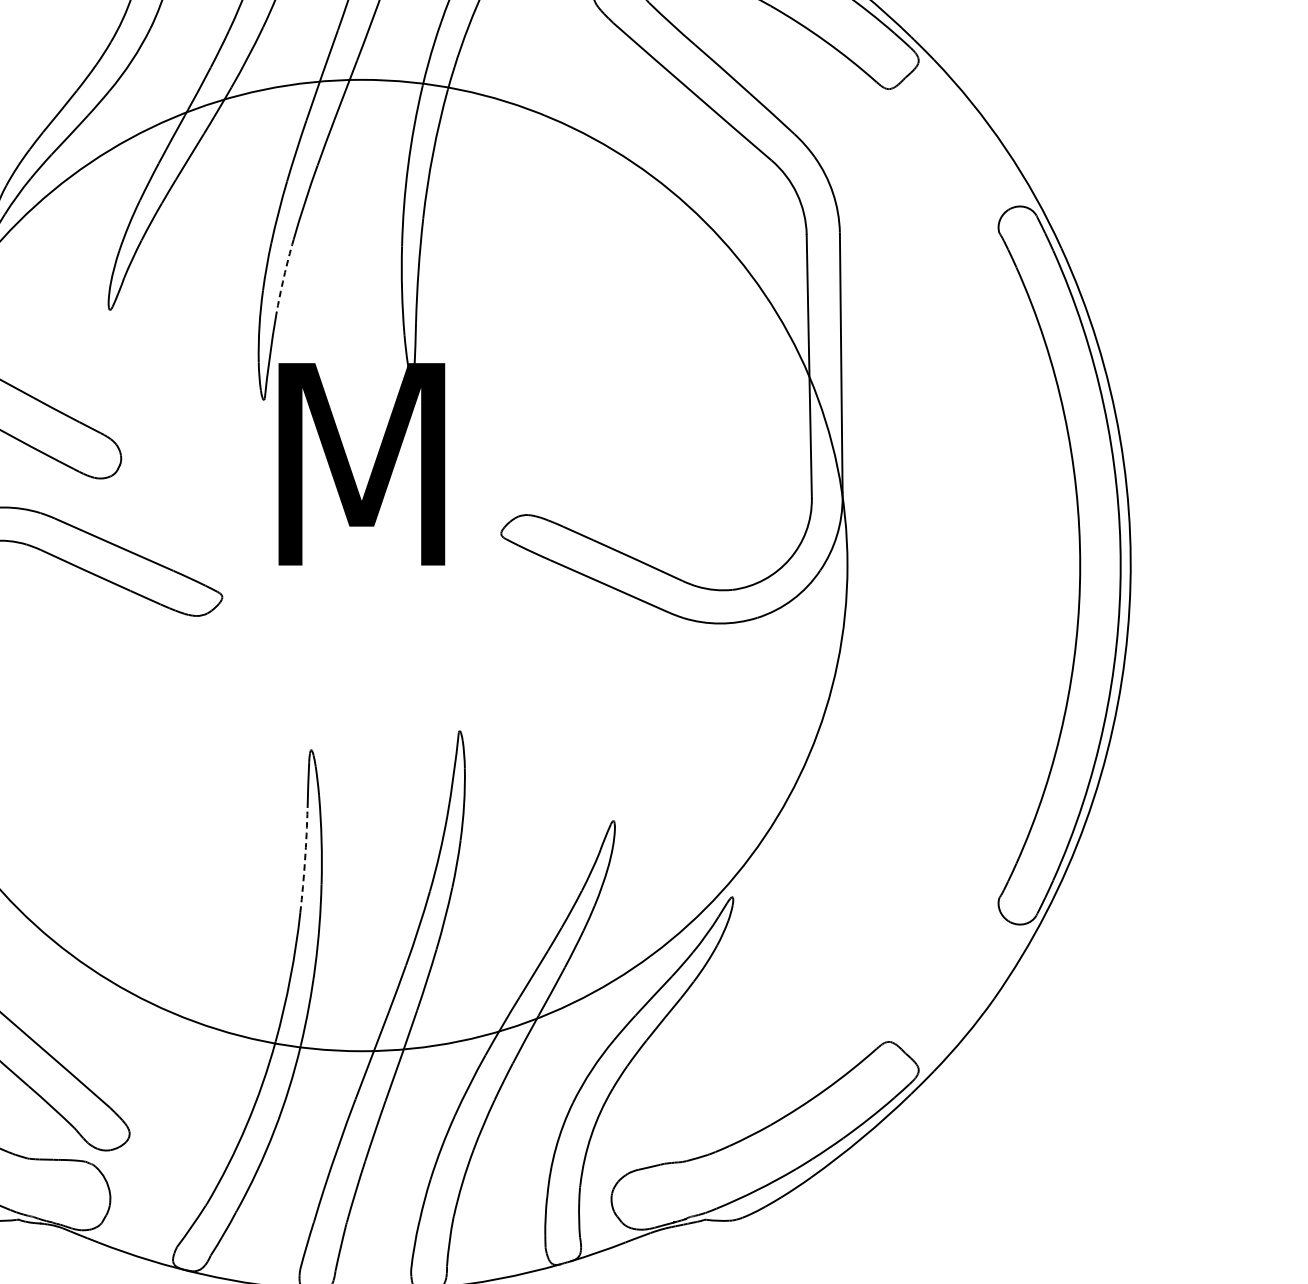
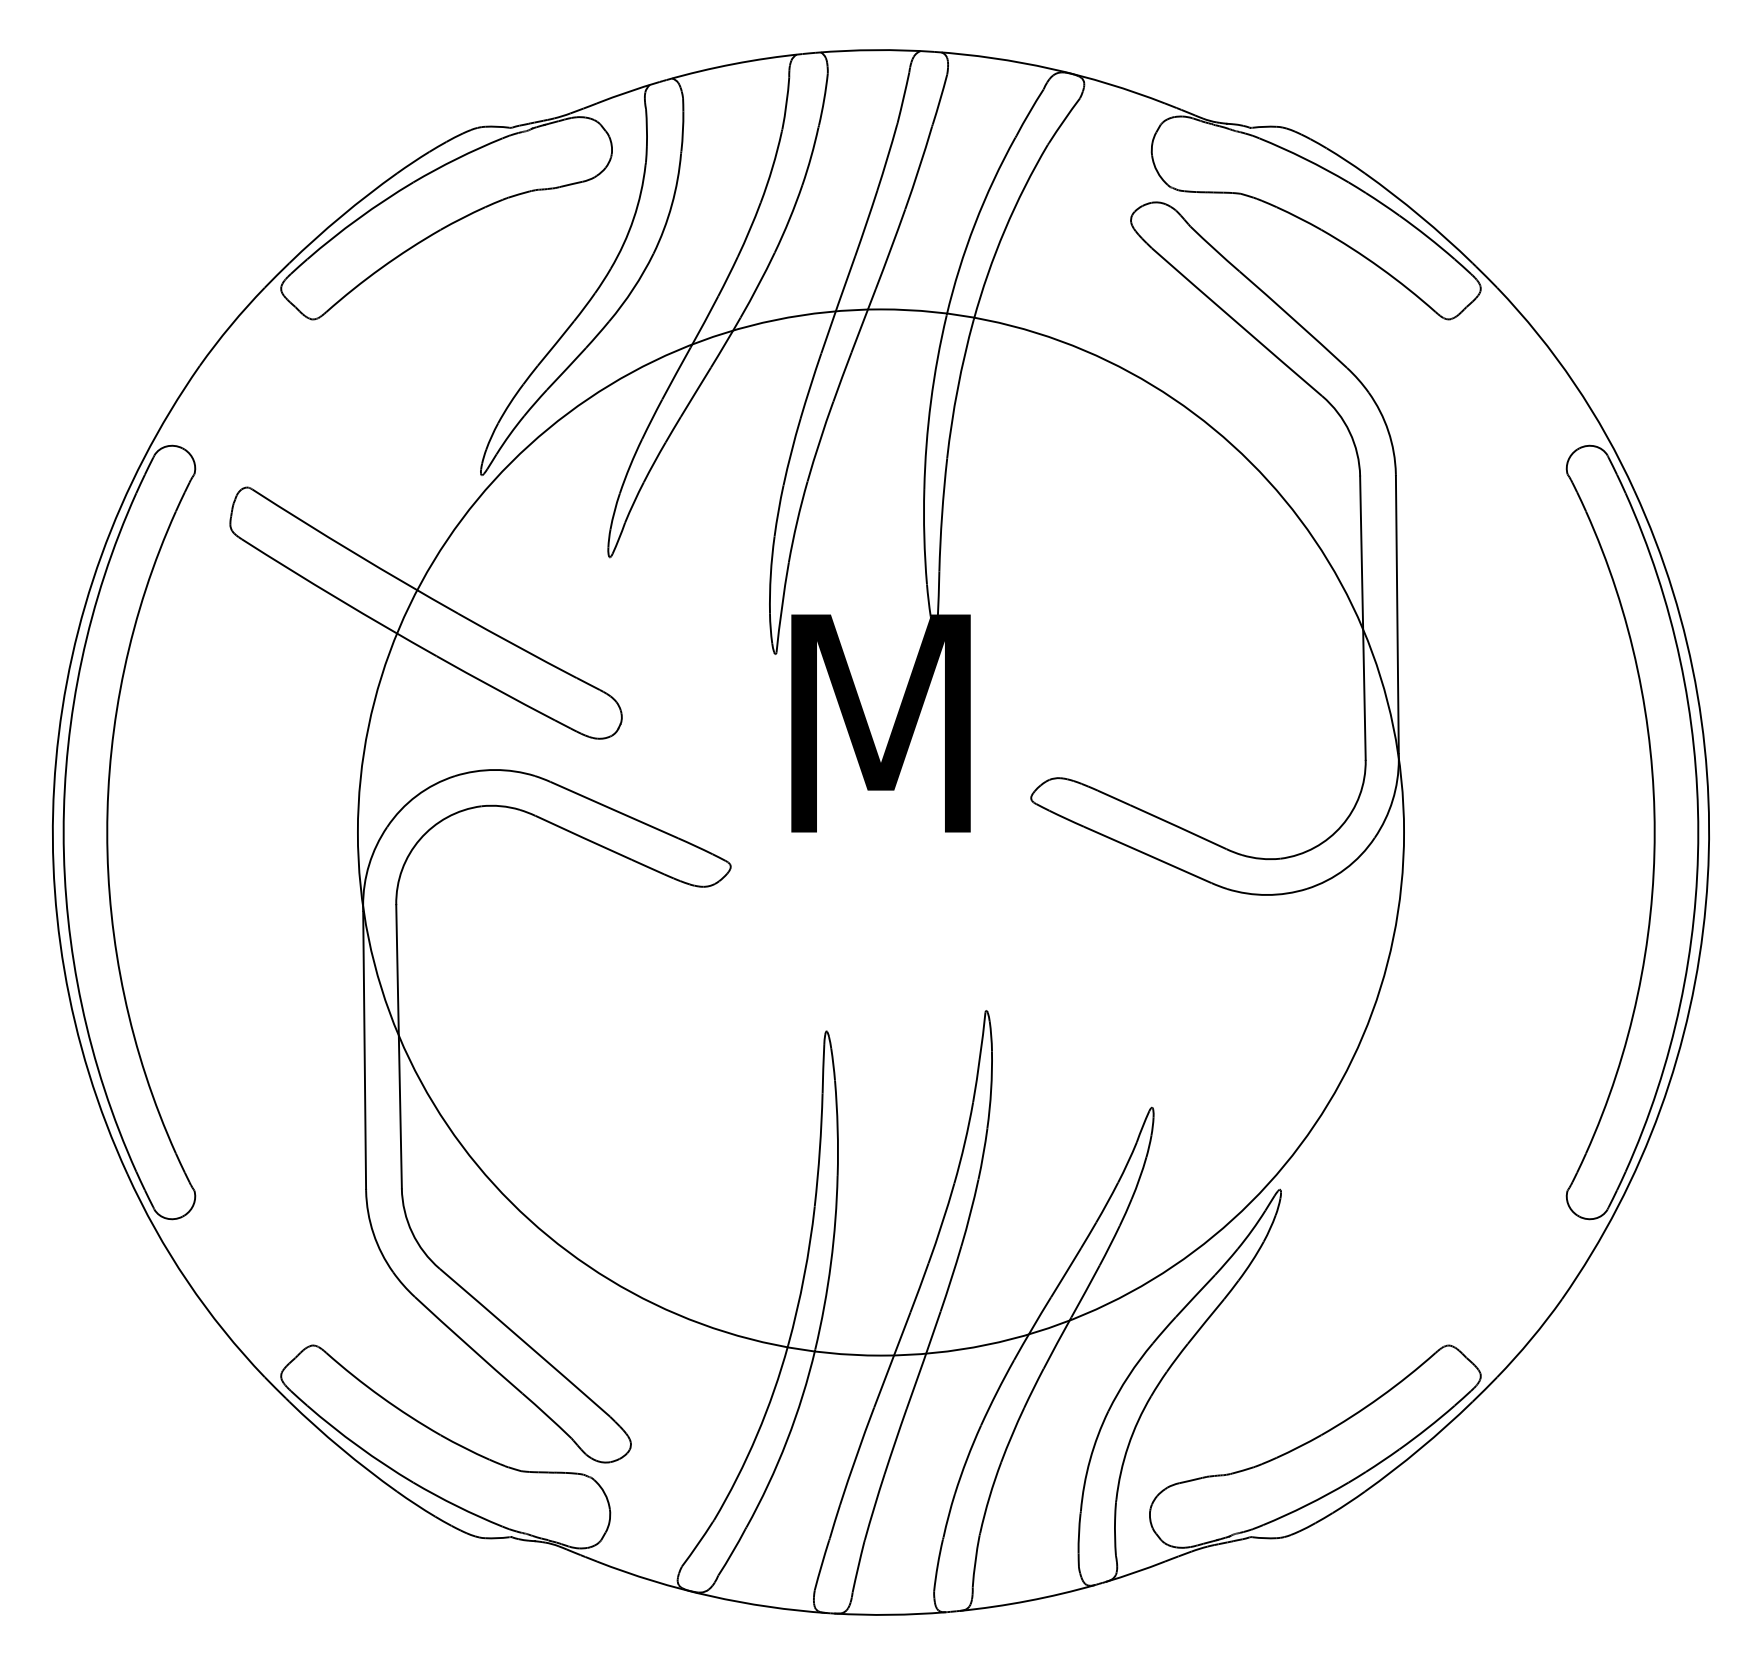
arc: (284, 276) -> (797, 521), dashed -> solid
arc: (304, 860) -> (819, 1150), dashed -> solid

